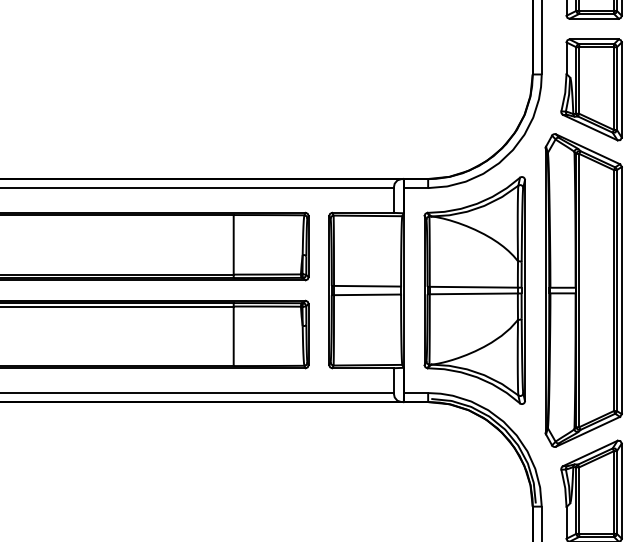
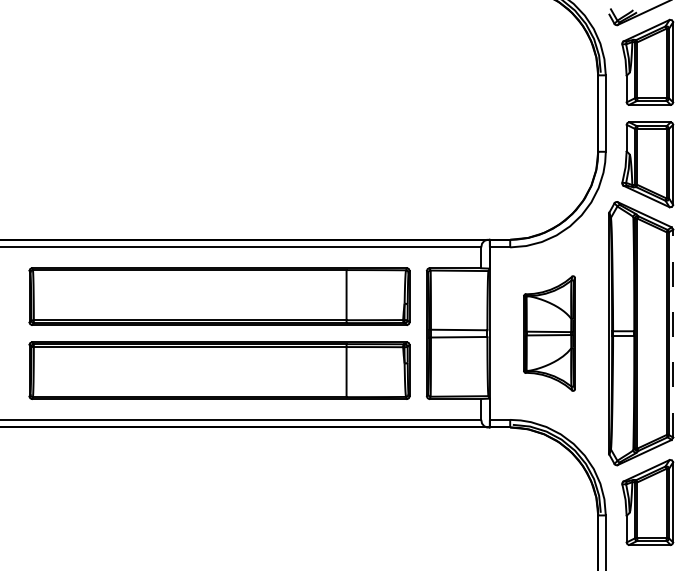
part: (474, 290) -> (549, 333), size x0.6
line: (622, 290) -> (673, 333), solid -> dashed

